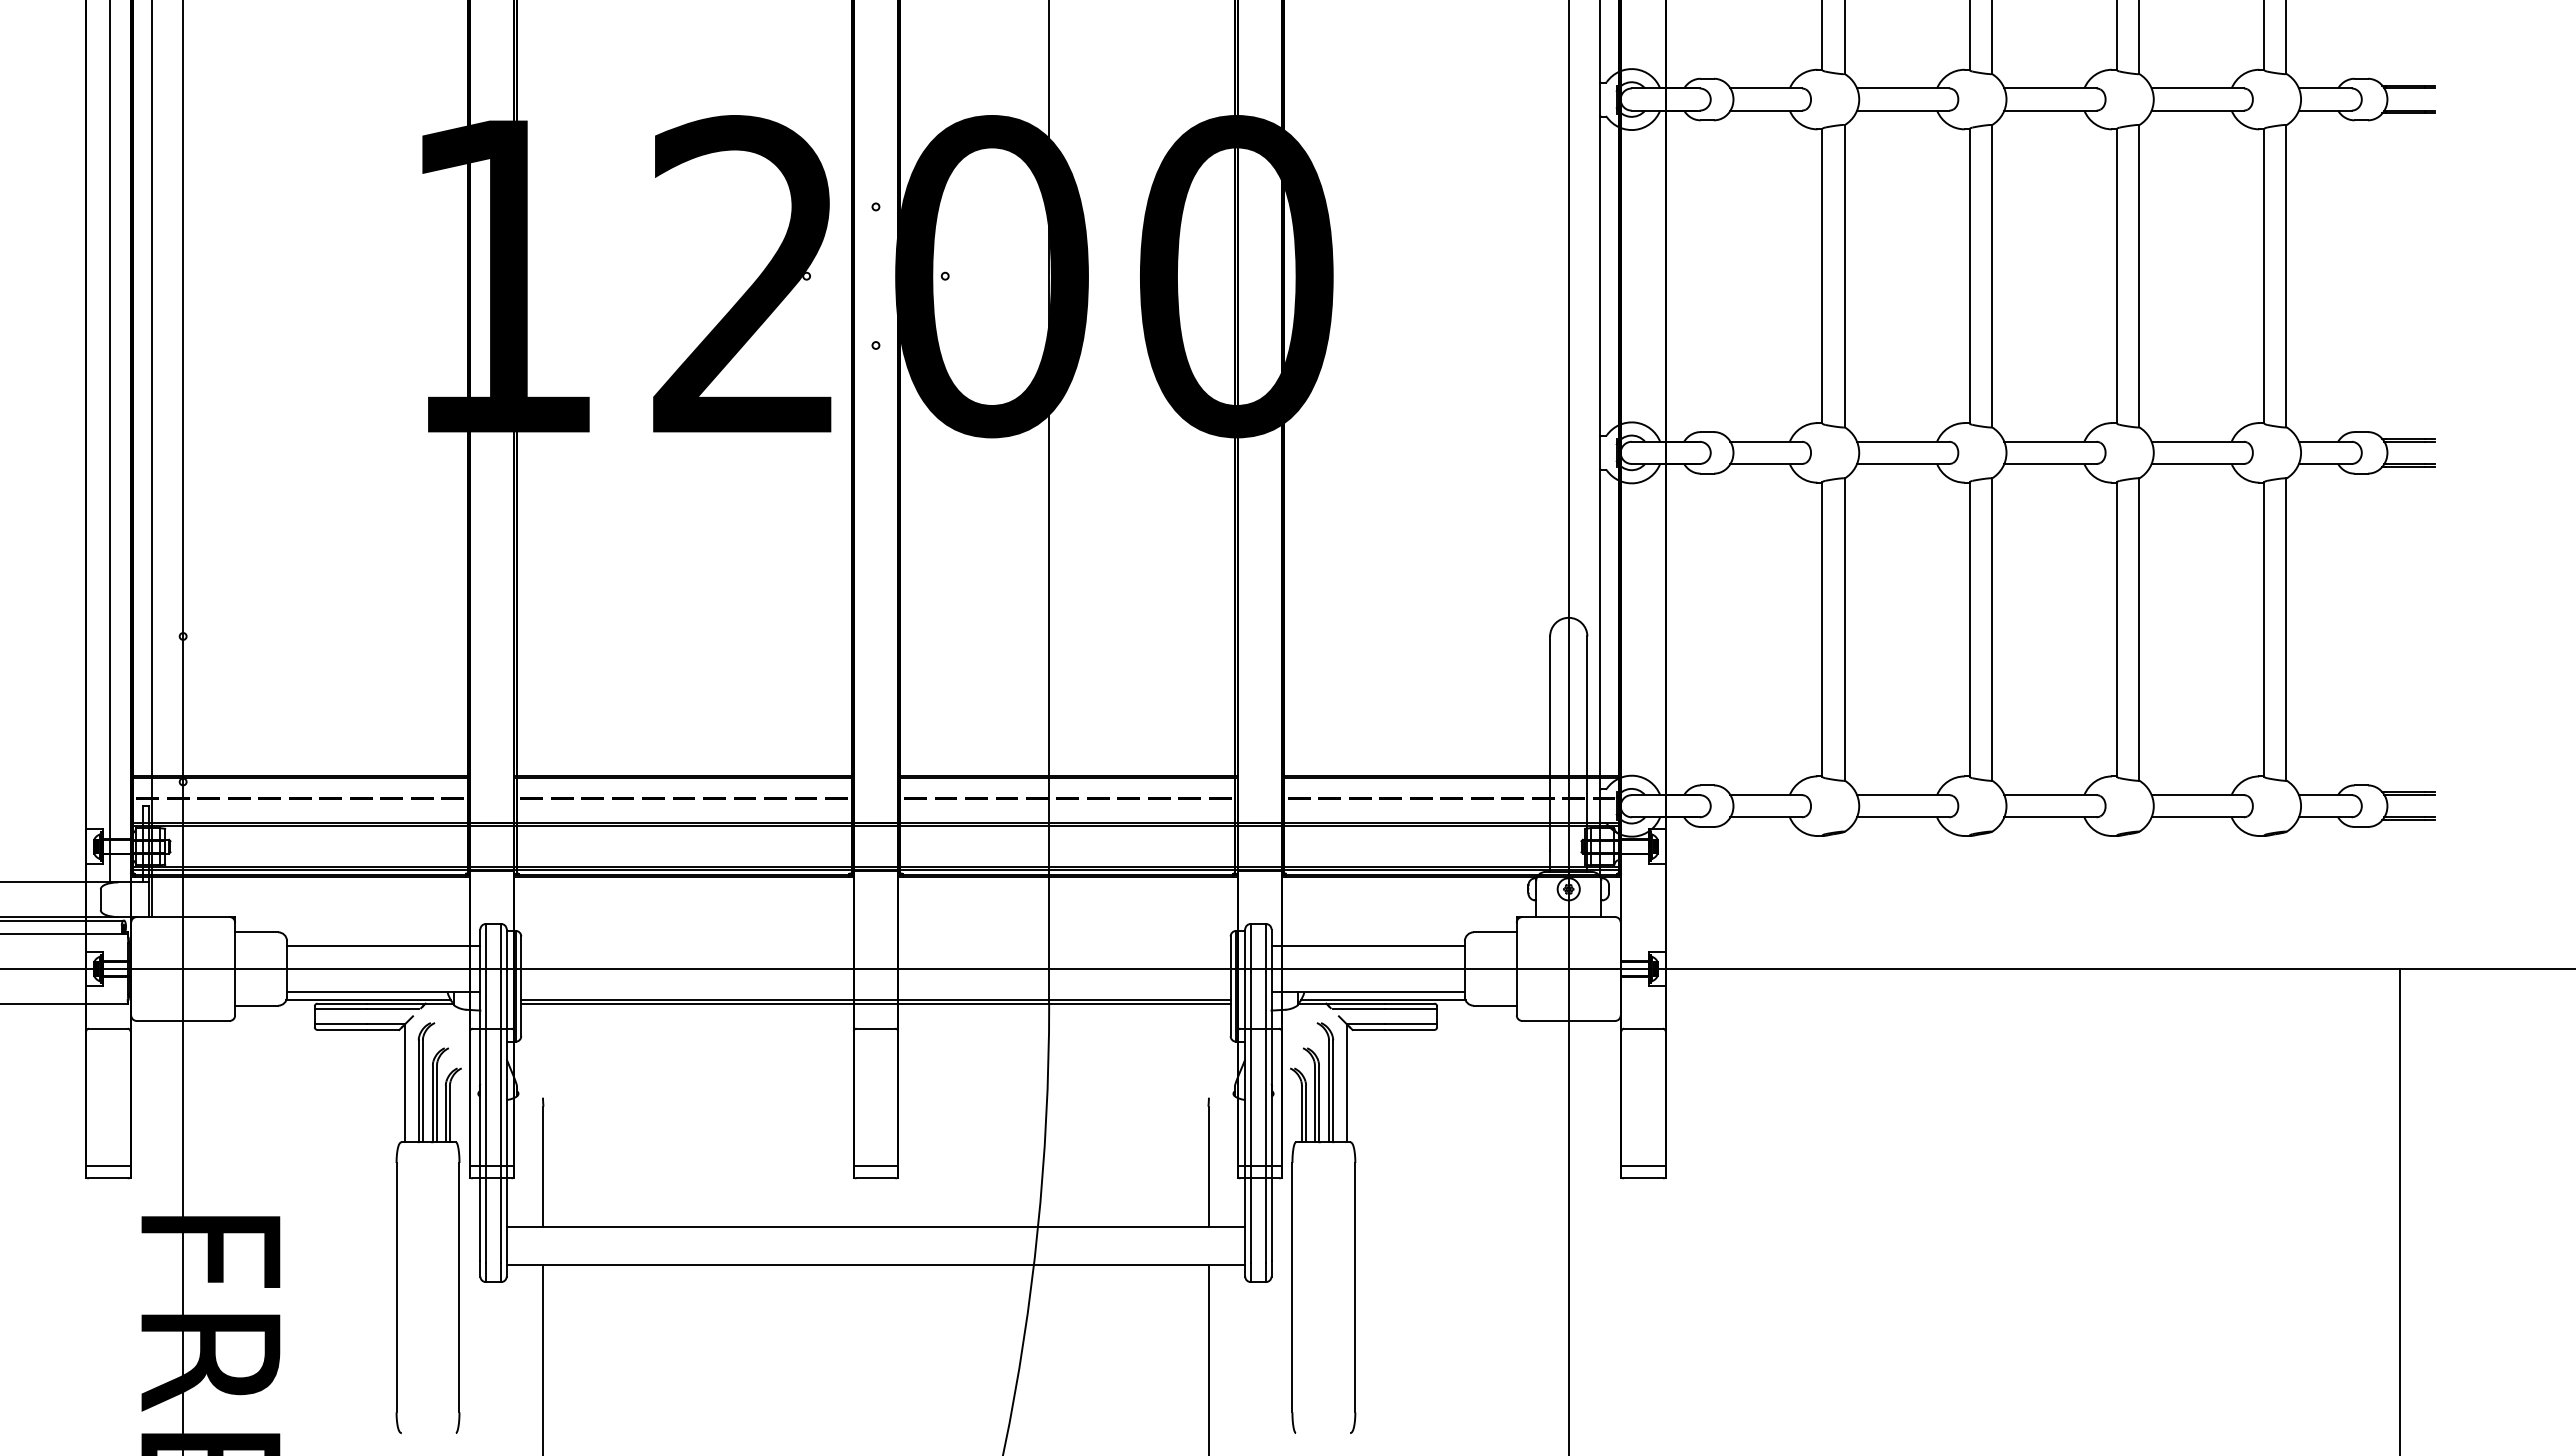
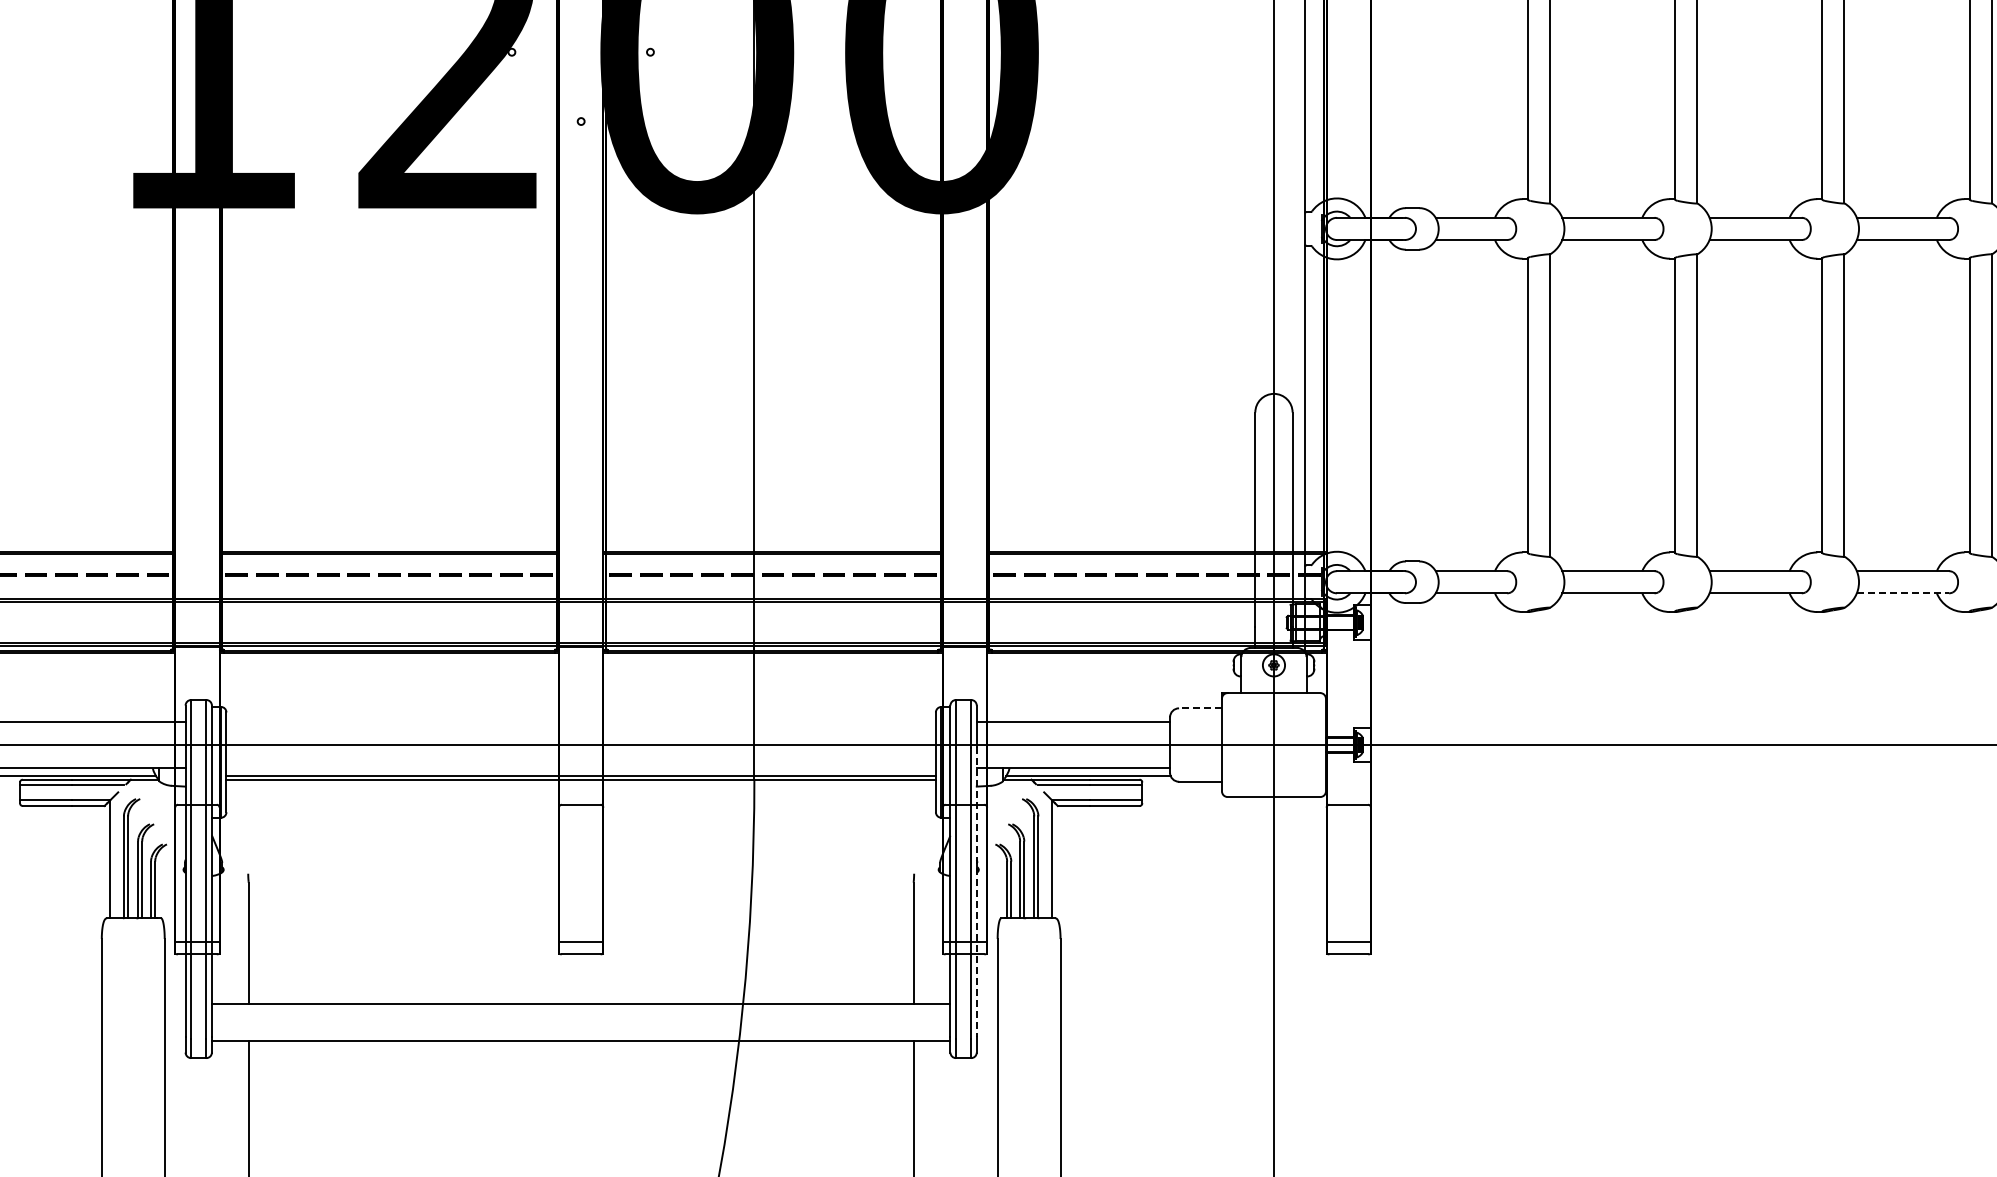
line: (2198, 817) -> (1903, 593), solid -> dashed
line: (1494, 932) -> (1199, 708), solid -> dashed
line: (1271, 1115) -> (976, 891), solid -> dashed

